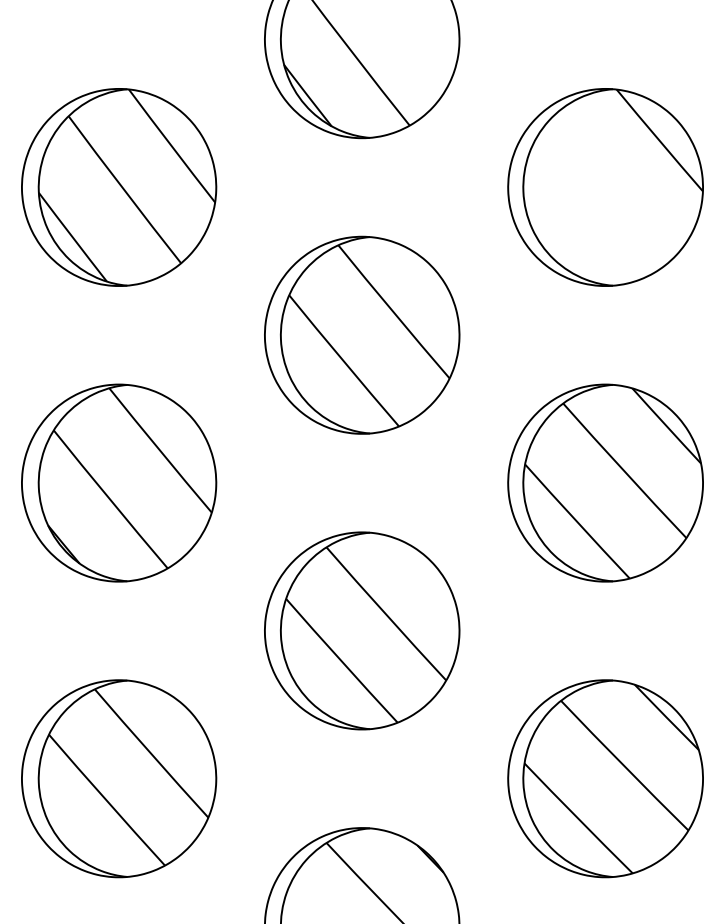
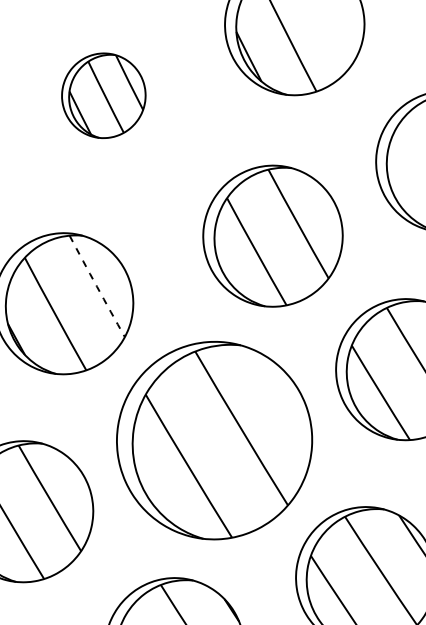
part: (119, 187) -> (104, 95), size x0.6
part: (362, 334) -> (273, 235), moved
arc: (160, 450) -> (97, 286), solid -> dashed
part: (362, 630) -> (214, 440), size x1.4

